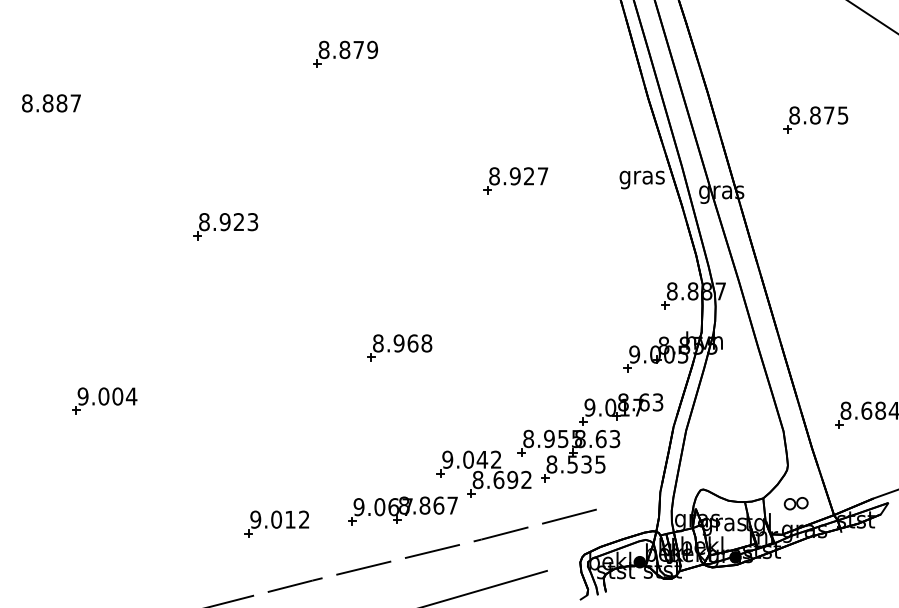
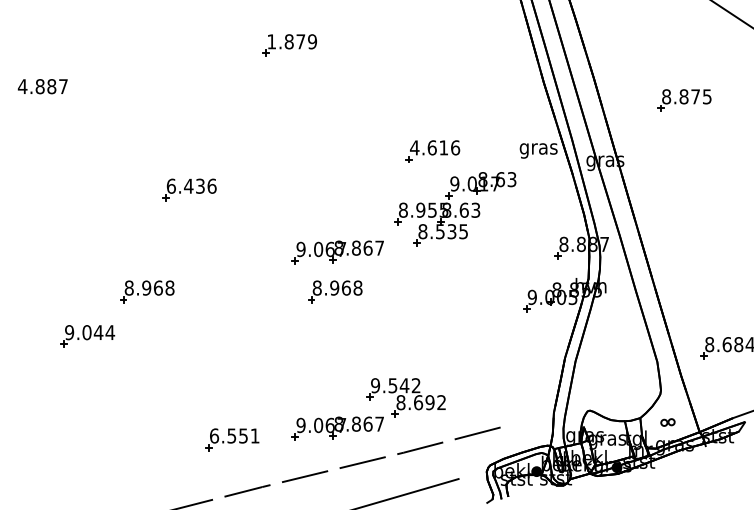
text: (323, 49) -> (271, 41), 8.879 -> 1.879
text: (27, 103) -> (22, 86), 8.887 -> 4.887
text: (519, 175) -> (435, 147), 8.927 -> 4.616
text: (228, 221) -> (191, 185), 8.923 -> 6.436
part: (402, 301) -> (337, 252), added
part: (176, 347) -> (147, 291), added
text: (117, 396) -> (98, 332), 9.004 -> 9.044
part: (590, 438) -> (455, 209), moved
text: (467, 459) -> (392, 385), 9.042 -> 9.542
part: (795, 503) -> (667, 422), size x0.7
text: (279, 519) -> (234, 435), 9.012 -> 6.551

